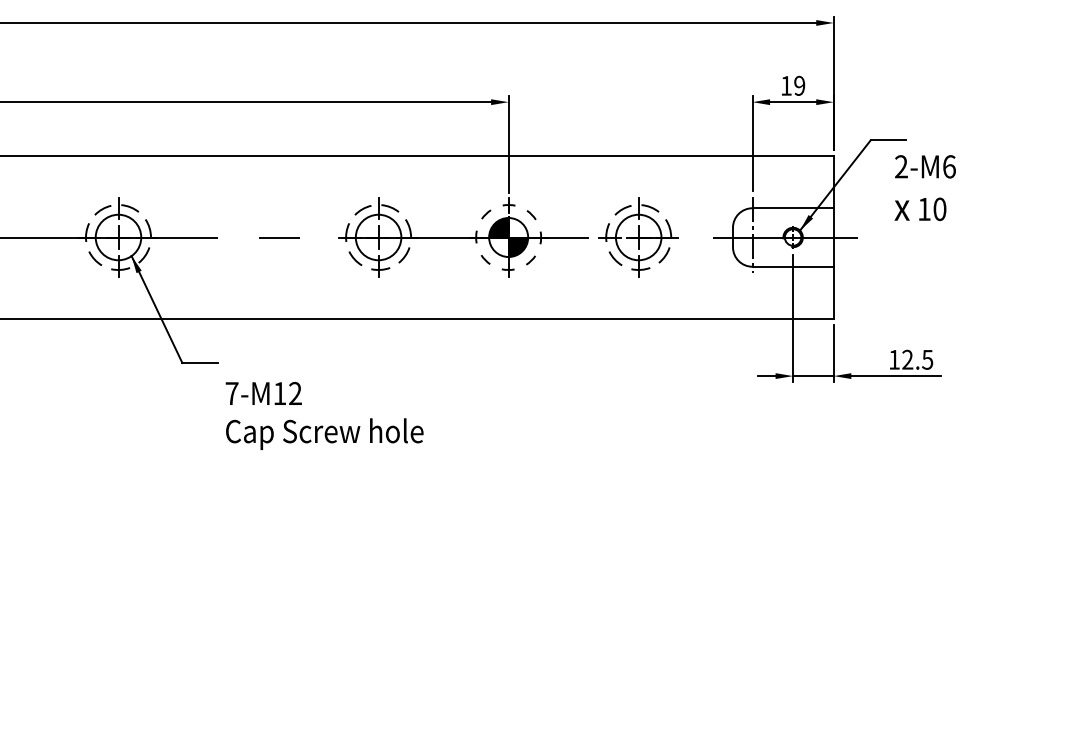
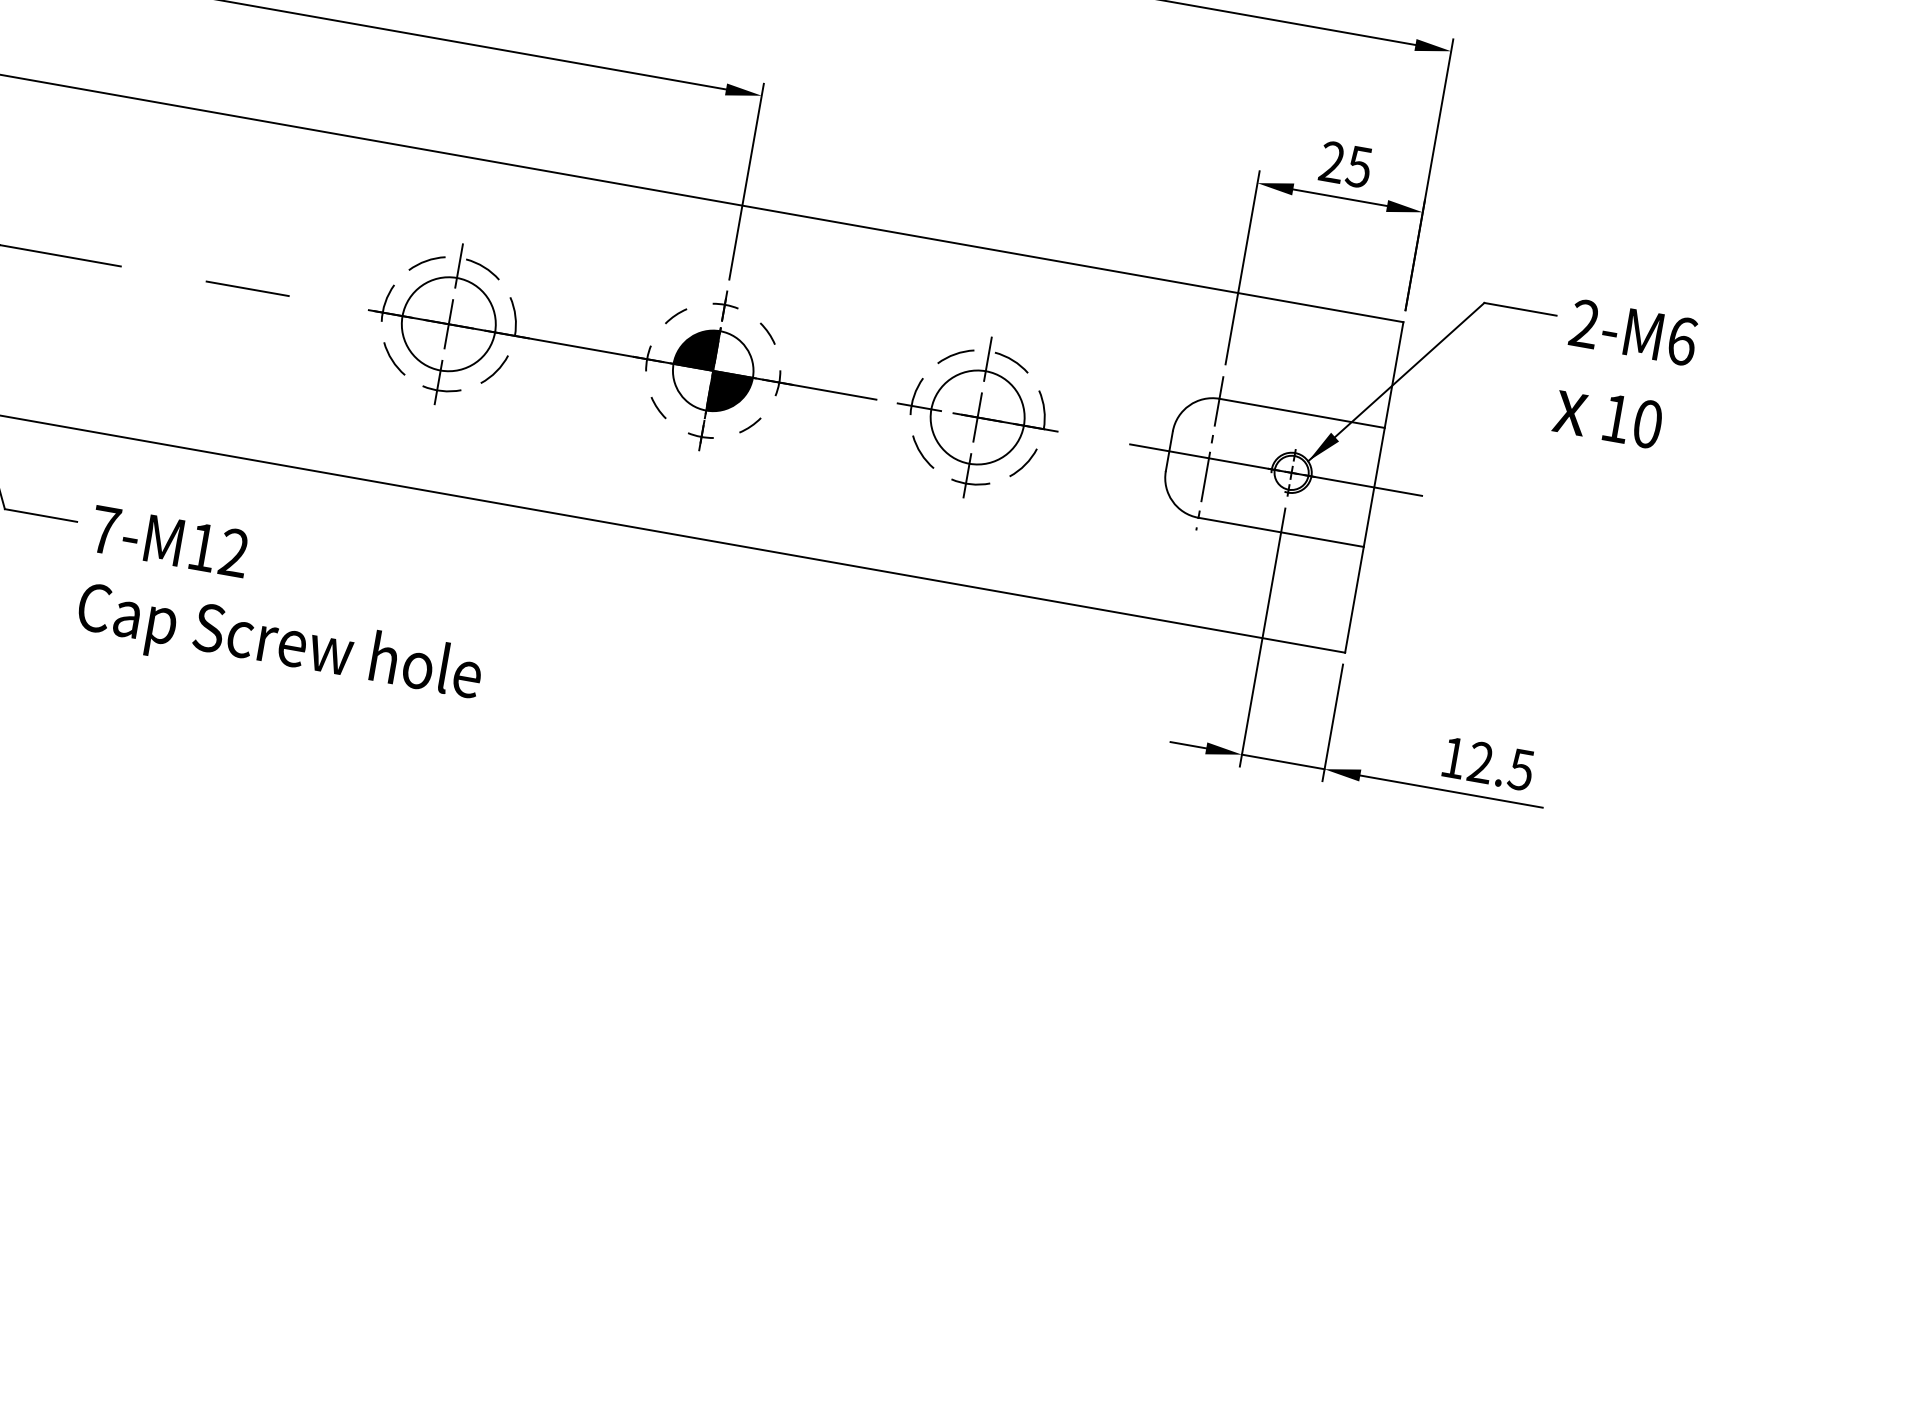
text: (793, 85) -> (1346, 163), 19 -> 25
text: (924, 187) -> (1624, 374), moved
text: (324, 415) -> (285, 607), moved

